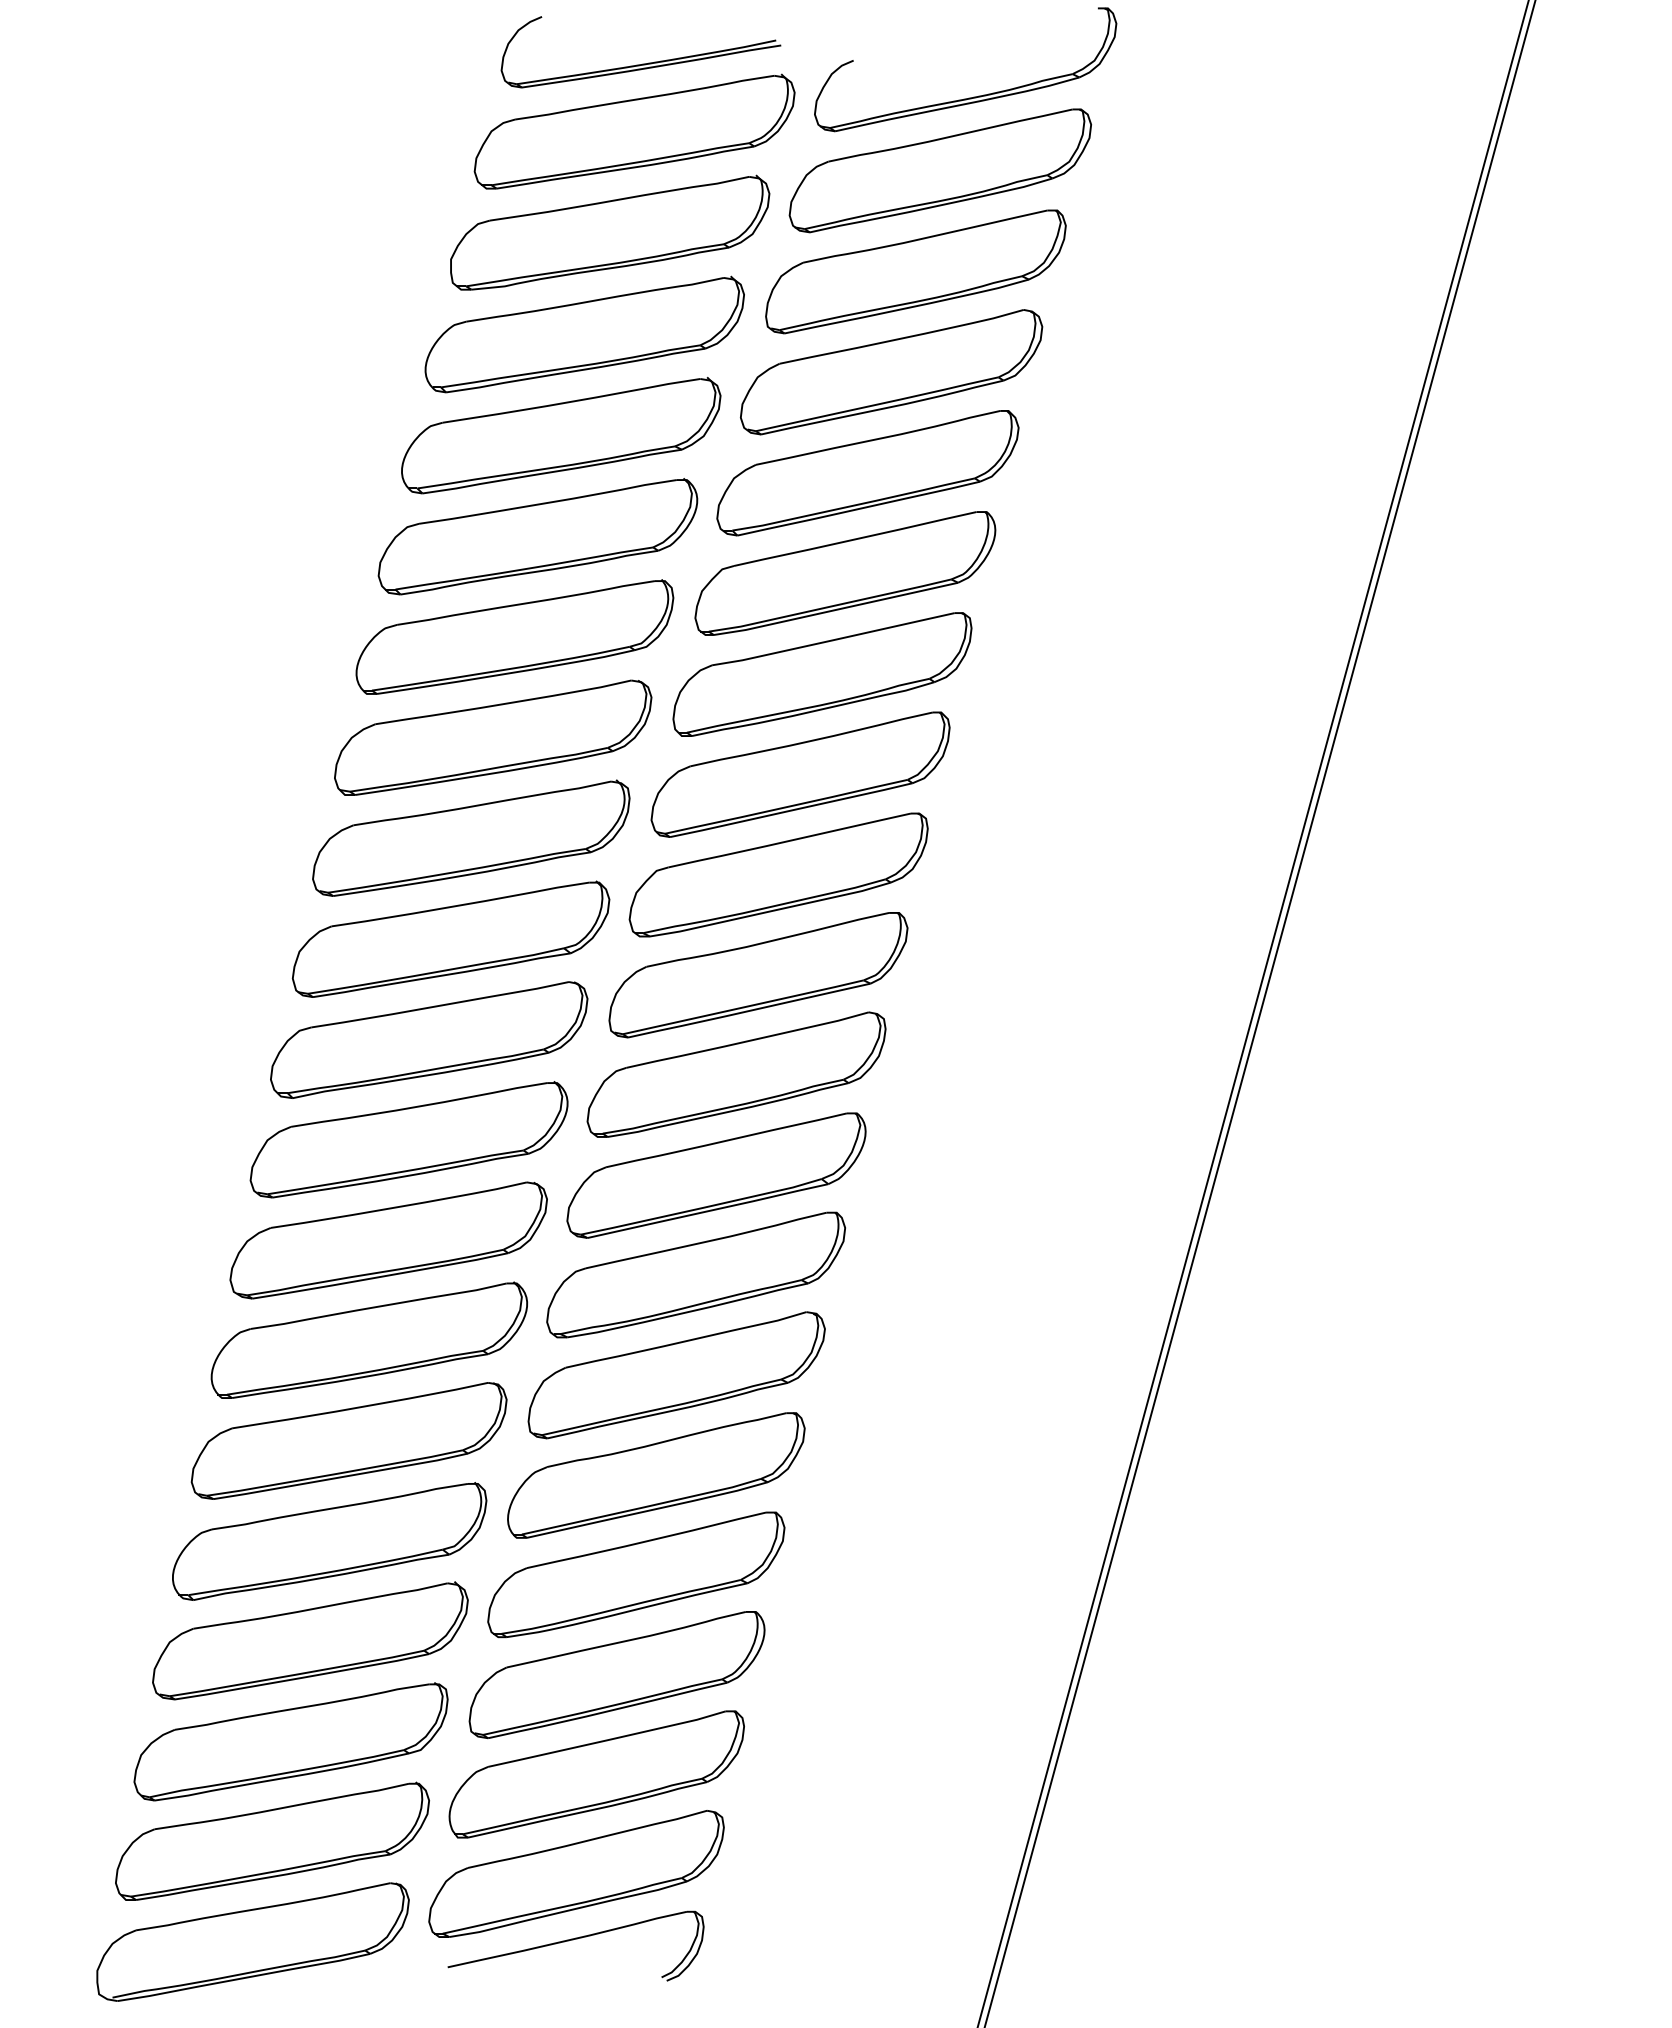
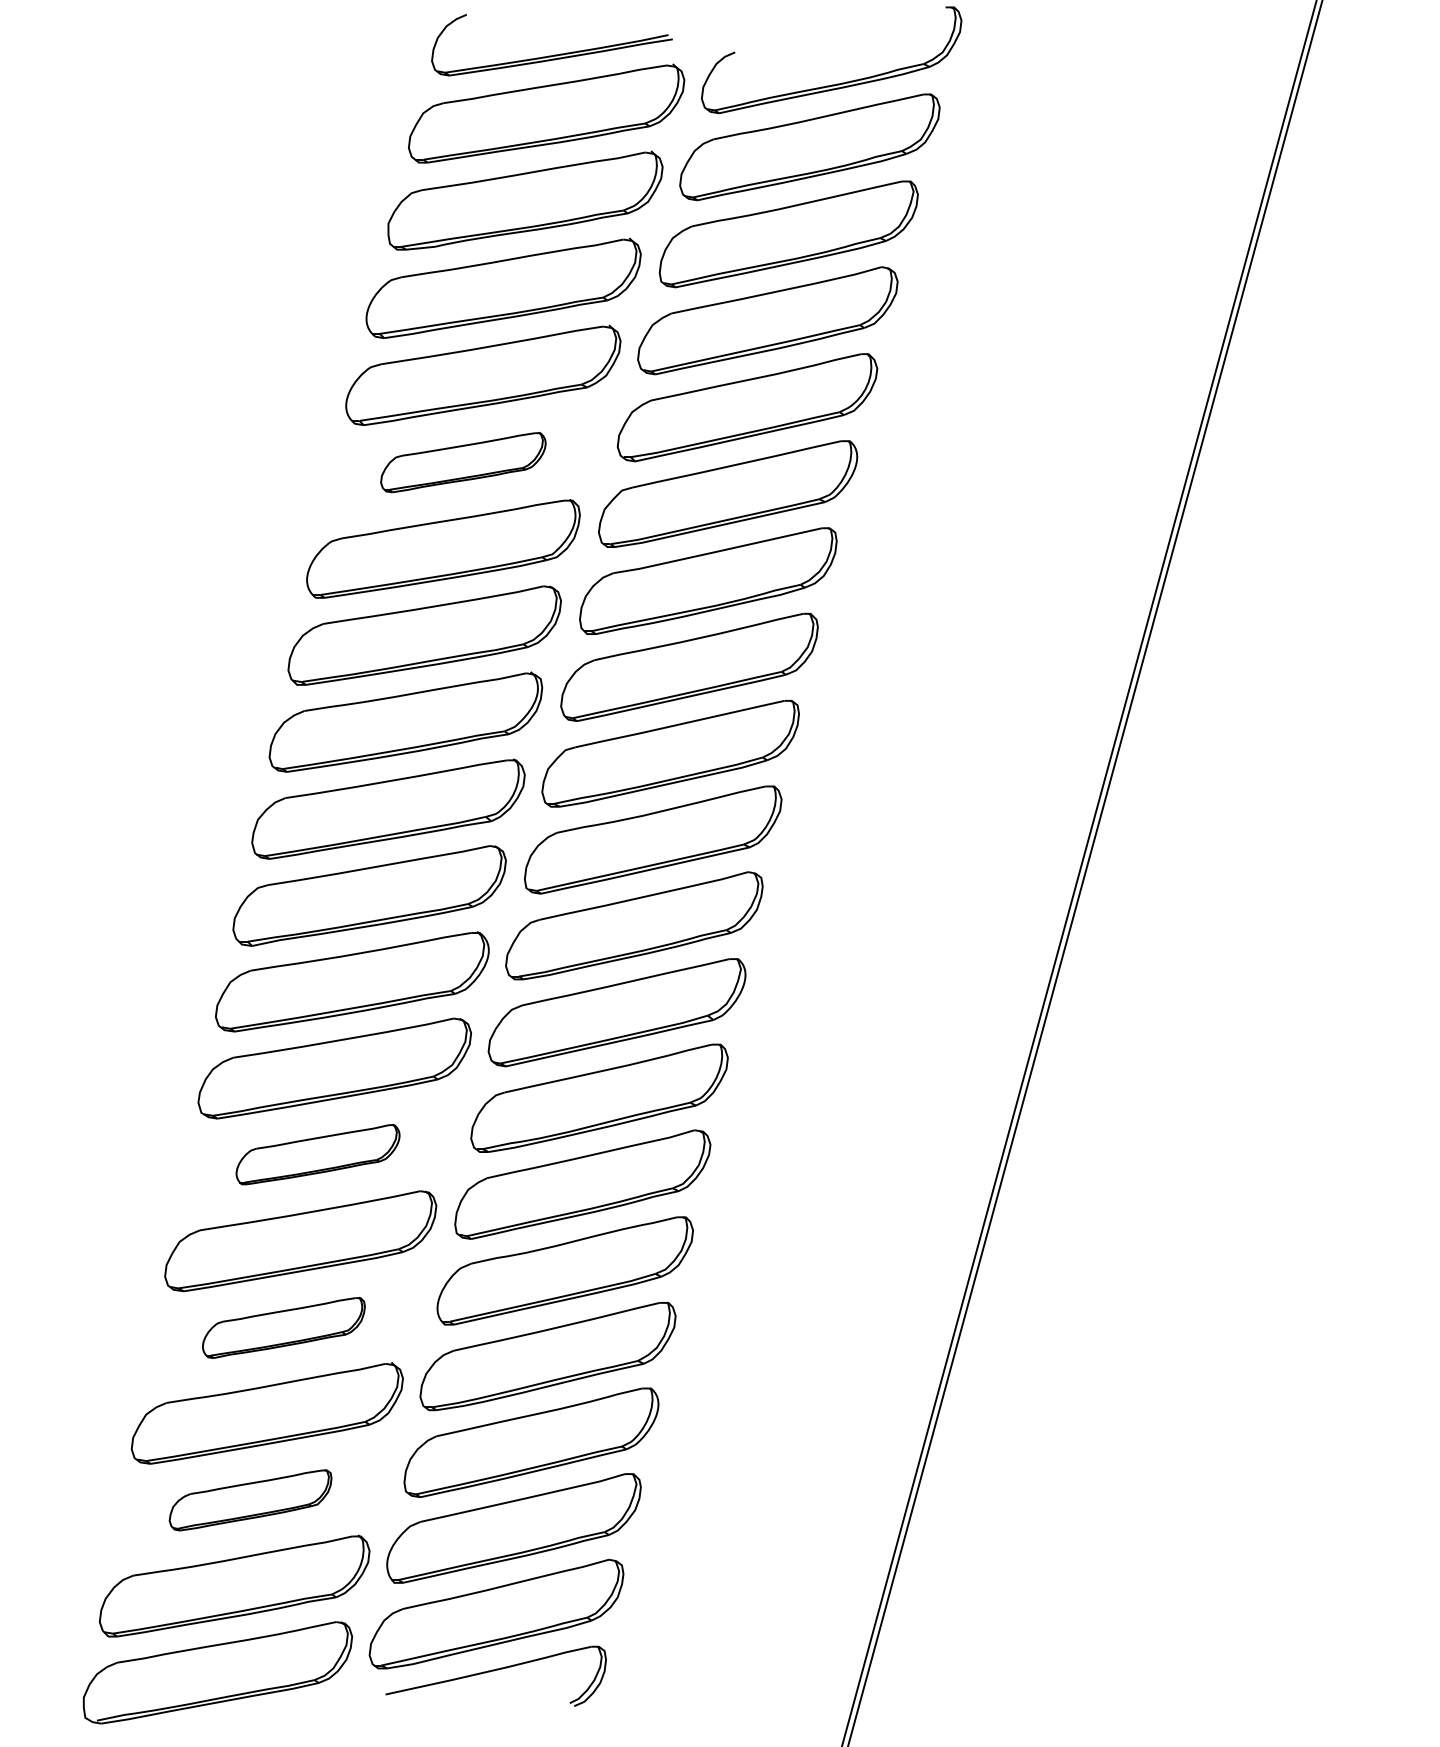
part: (538, 536) -> (463, 462), size x0.6
part: (368, 1340) -> (317, 1154), size x0.6
part: (329, 1541) -> (283, 1327), size x0.6
part: (290, 1740) -> (250, 1499), size x0.6

